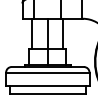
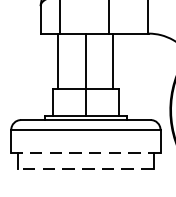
line: (47, 85) -> (85, 153), solid -> dashed
line: (47, 94) -> (85, 169), solid -> dashed

